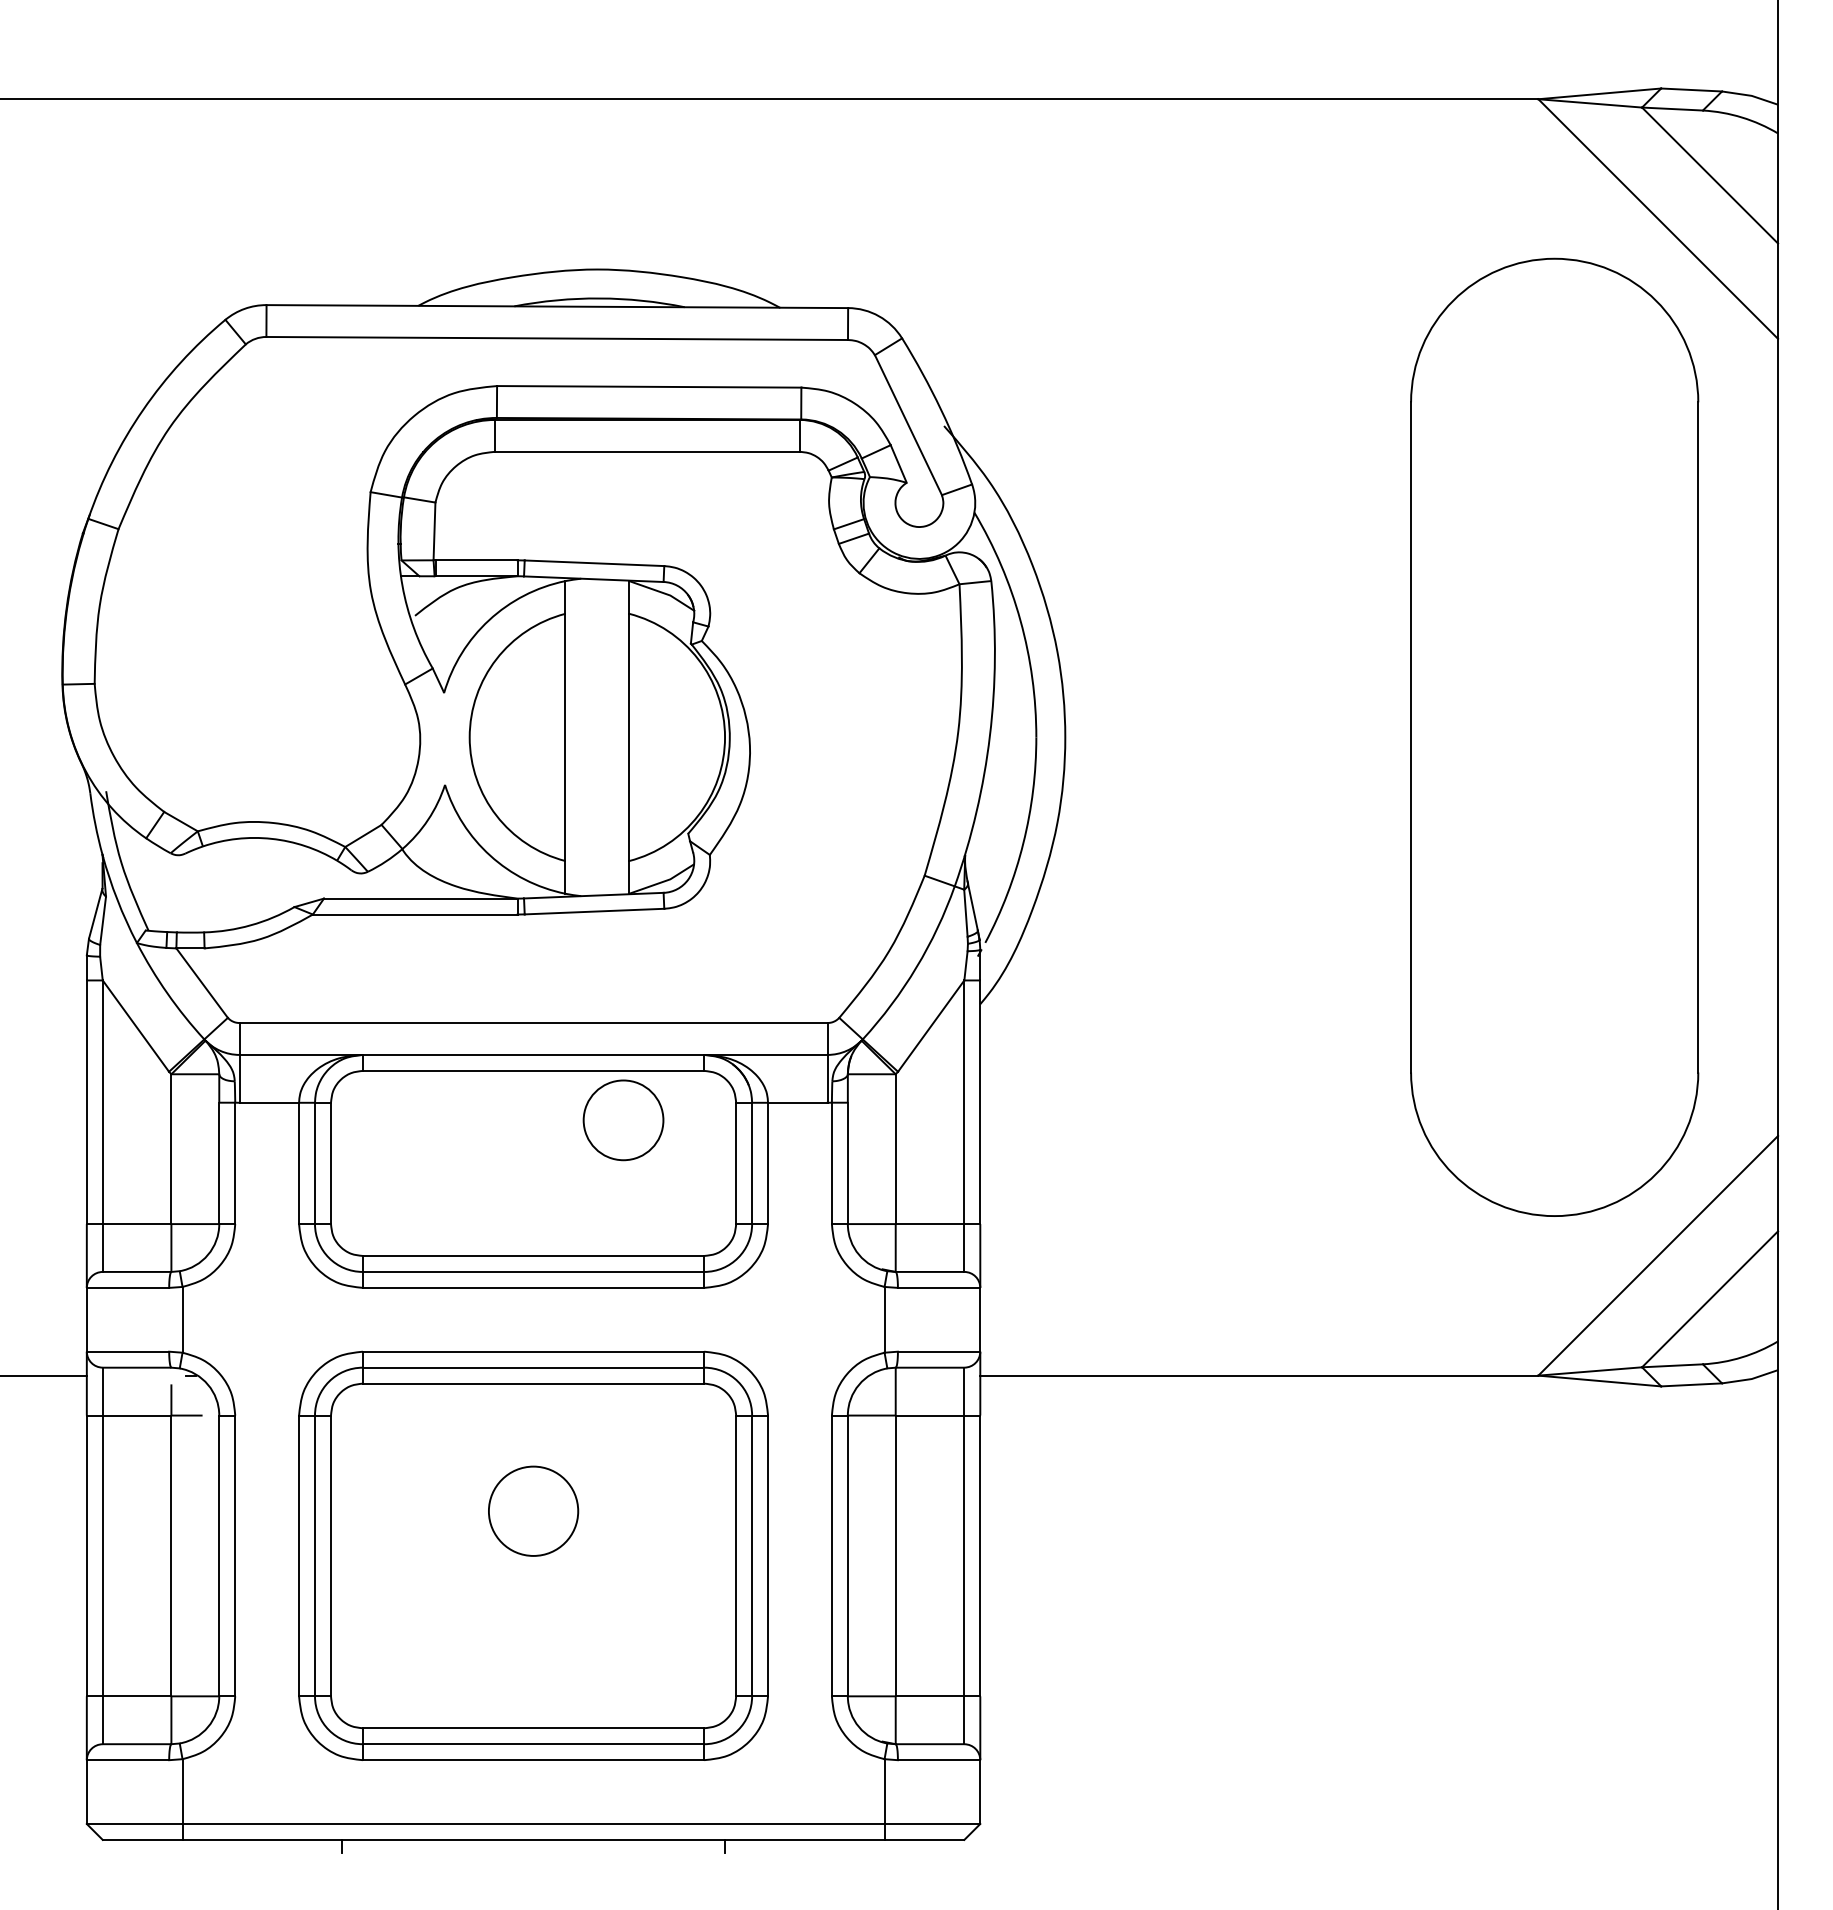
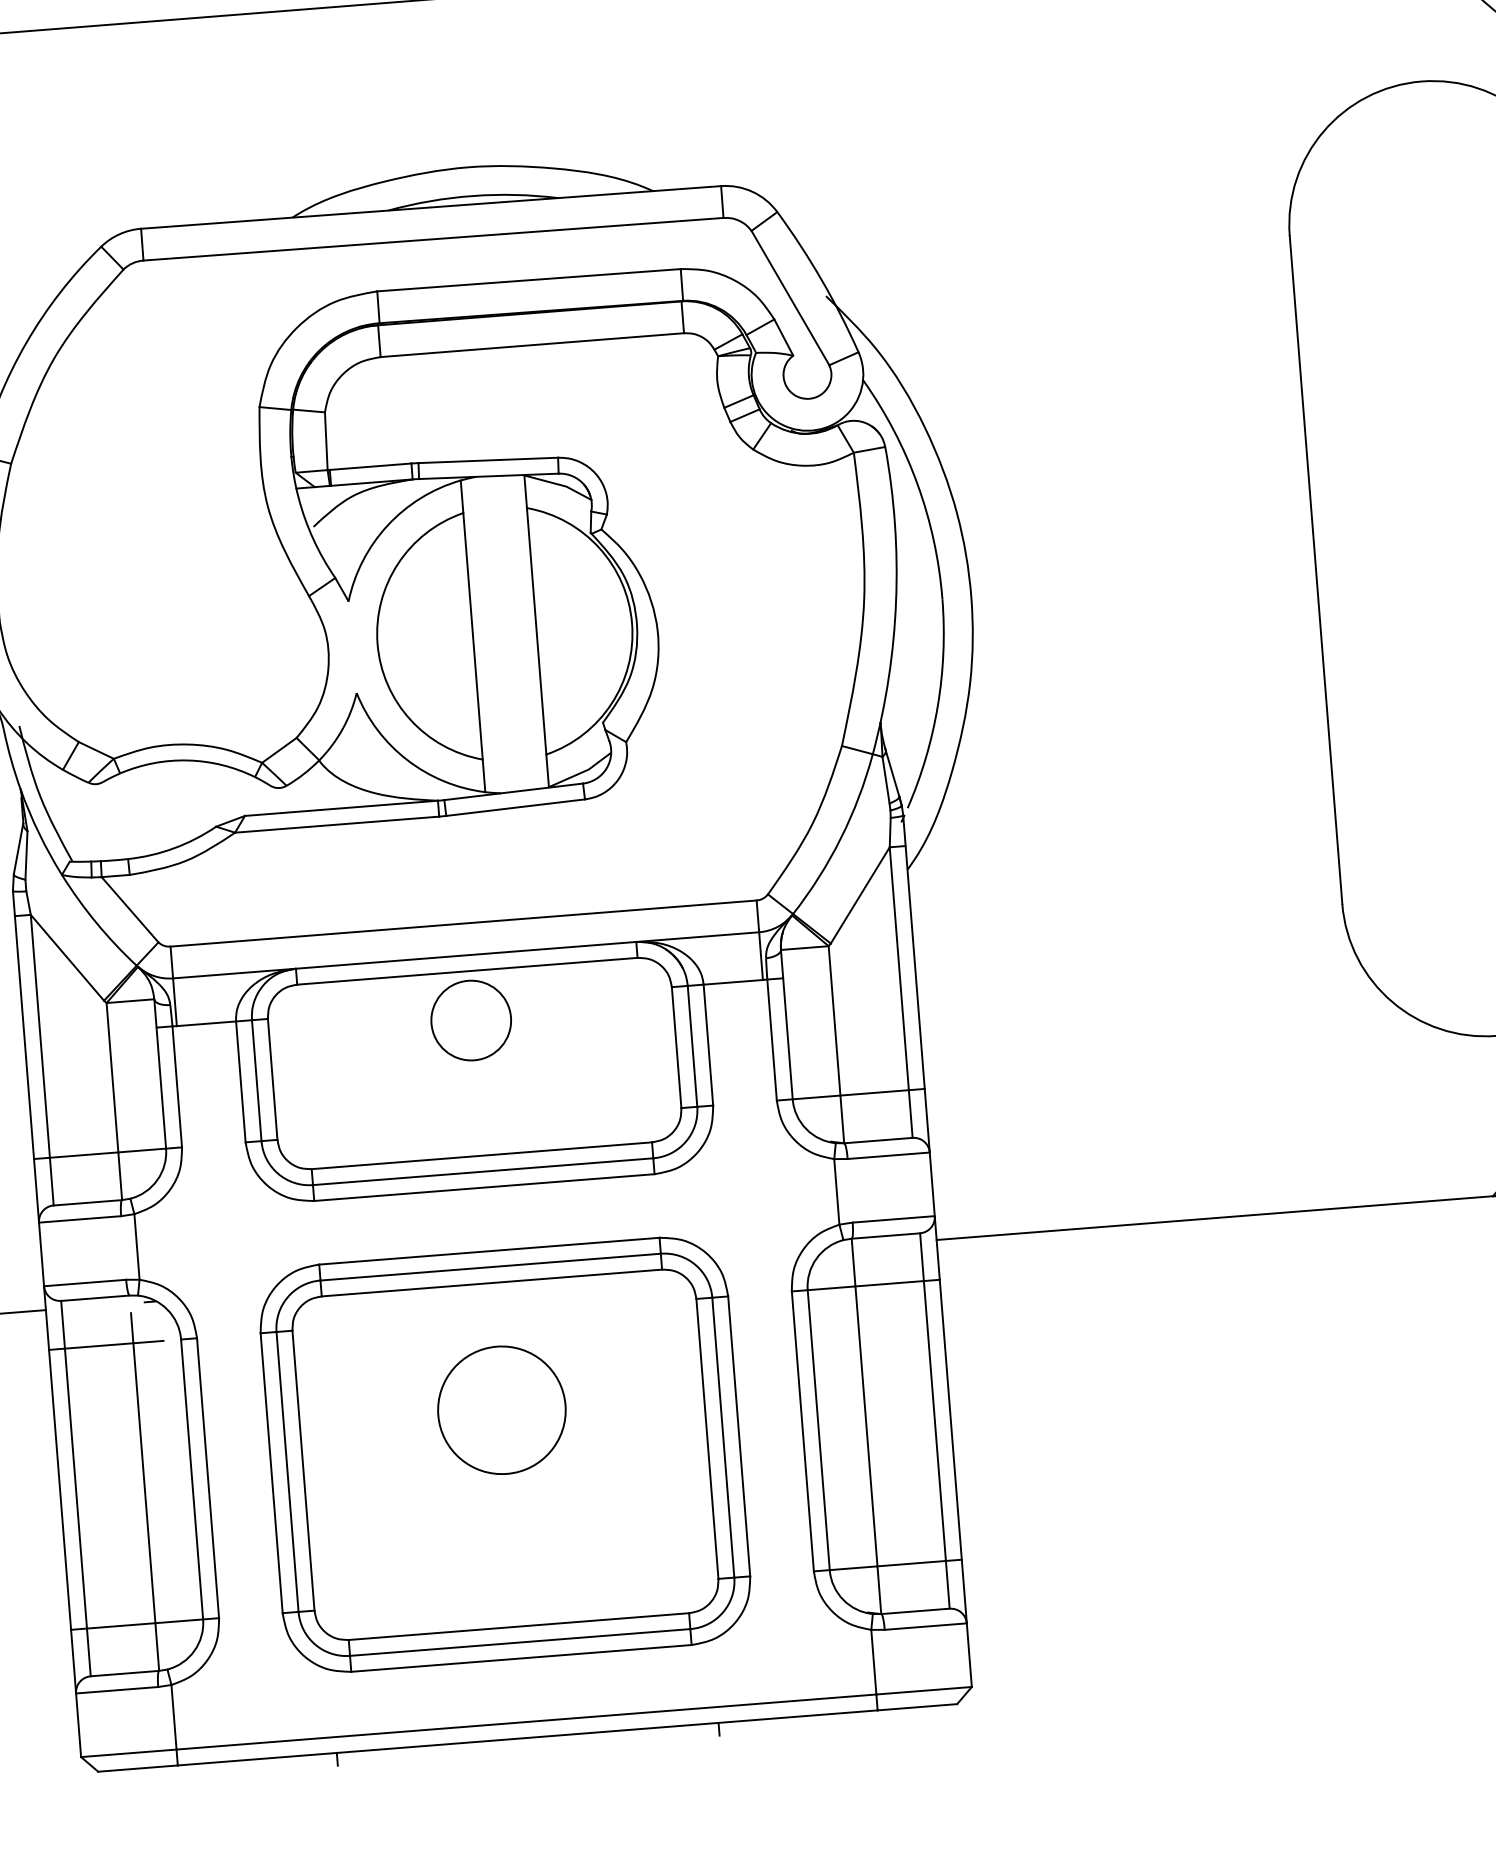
circle: (623, 1120) -> (471, 1020), moved
circle: (533, 1511) -> (501, 1410), size x1.43

